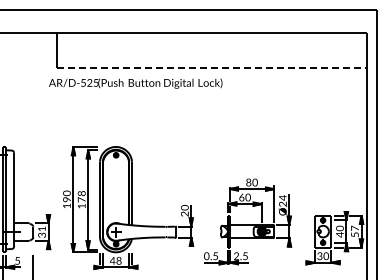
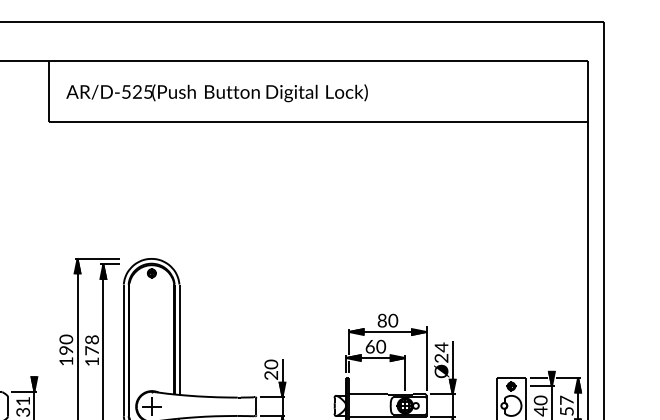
line: (212, 68) -> (319, 122), dashed -> solid
text: (135, 83) -> (216, 93), moved

